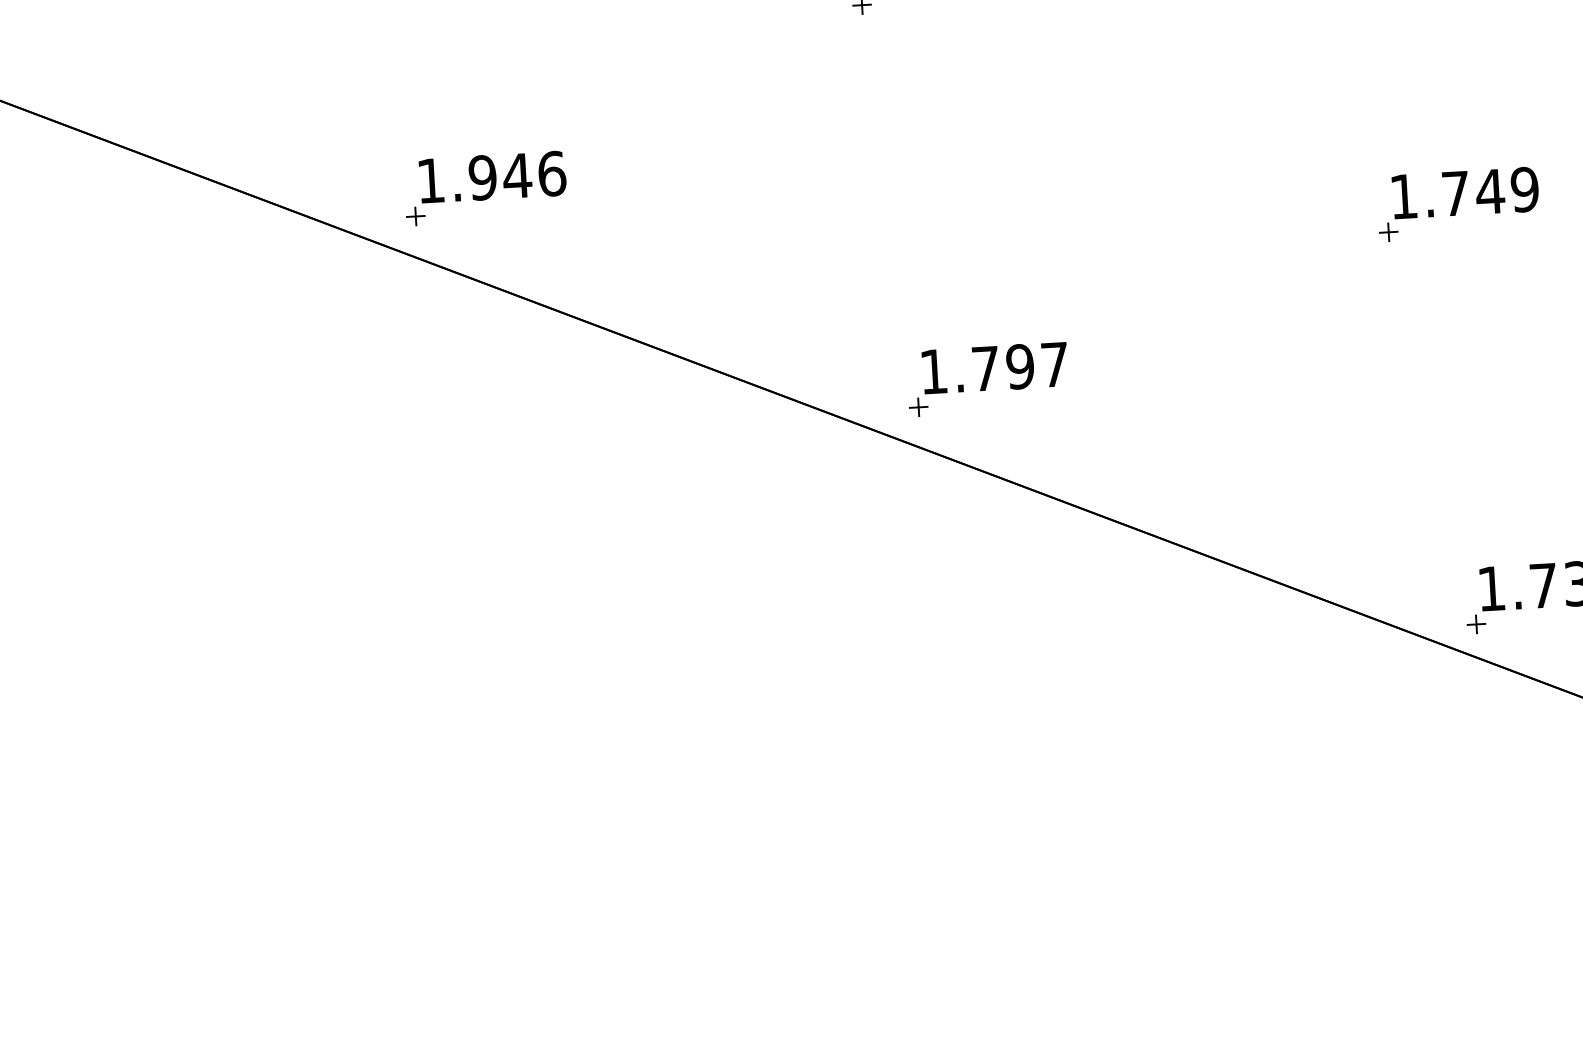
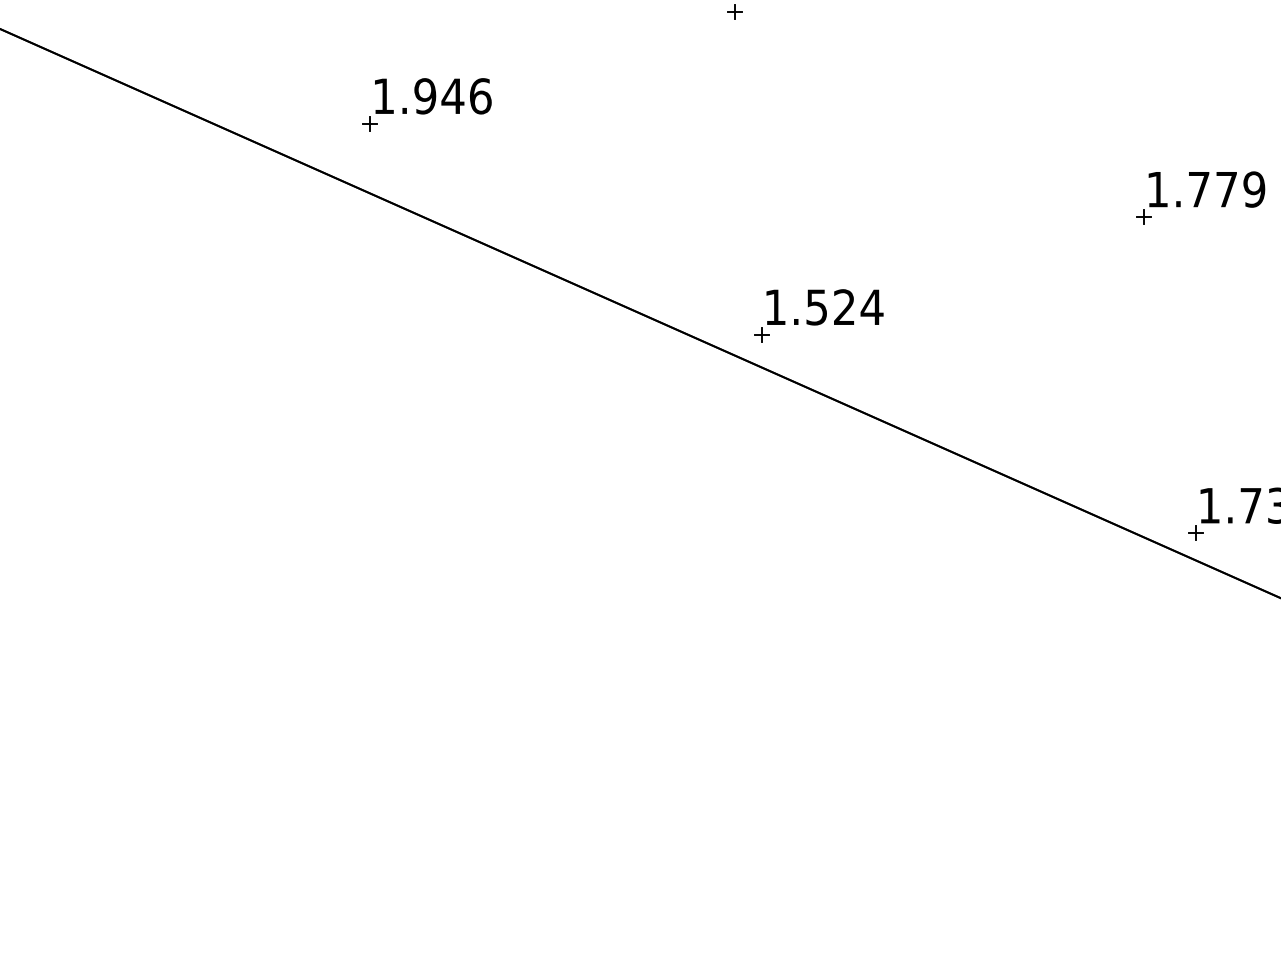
part: (484, 188) -> (426, 104), moved
text: (1490, 191) -> (1226, 189), 1.749 -> 1.779
text: (1020, 366) -> (844, 307), 1.797 -> 1.524

